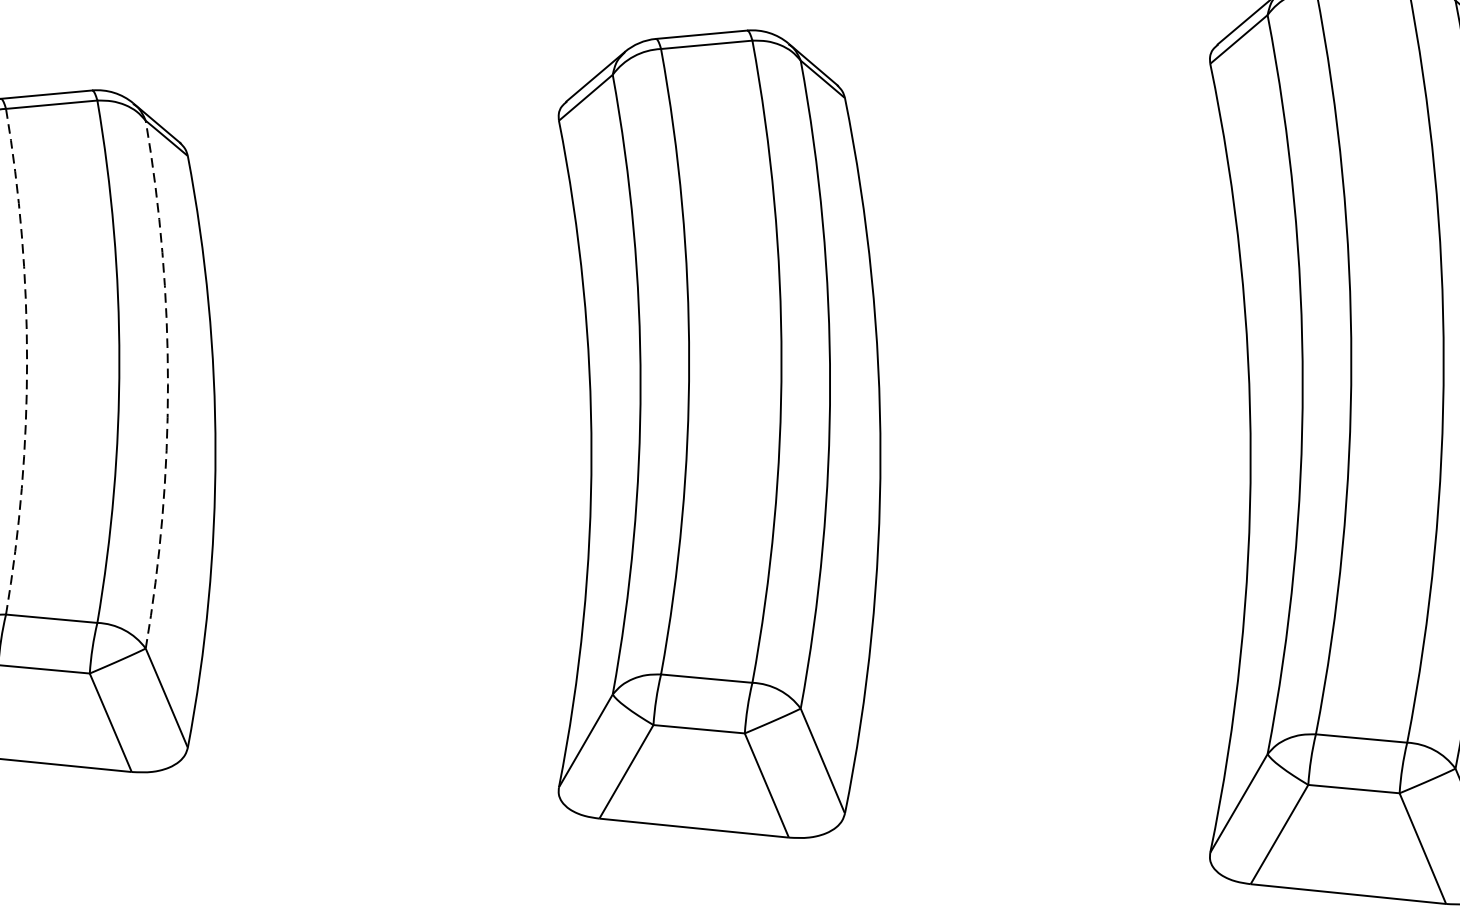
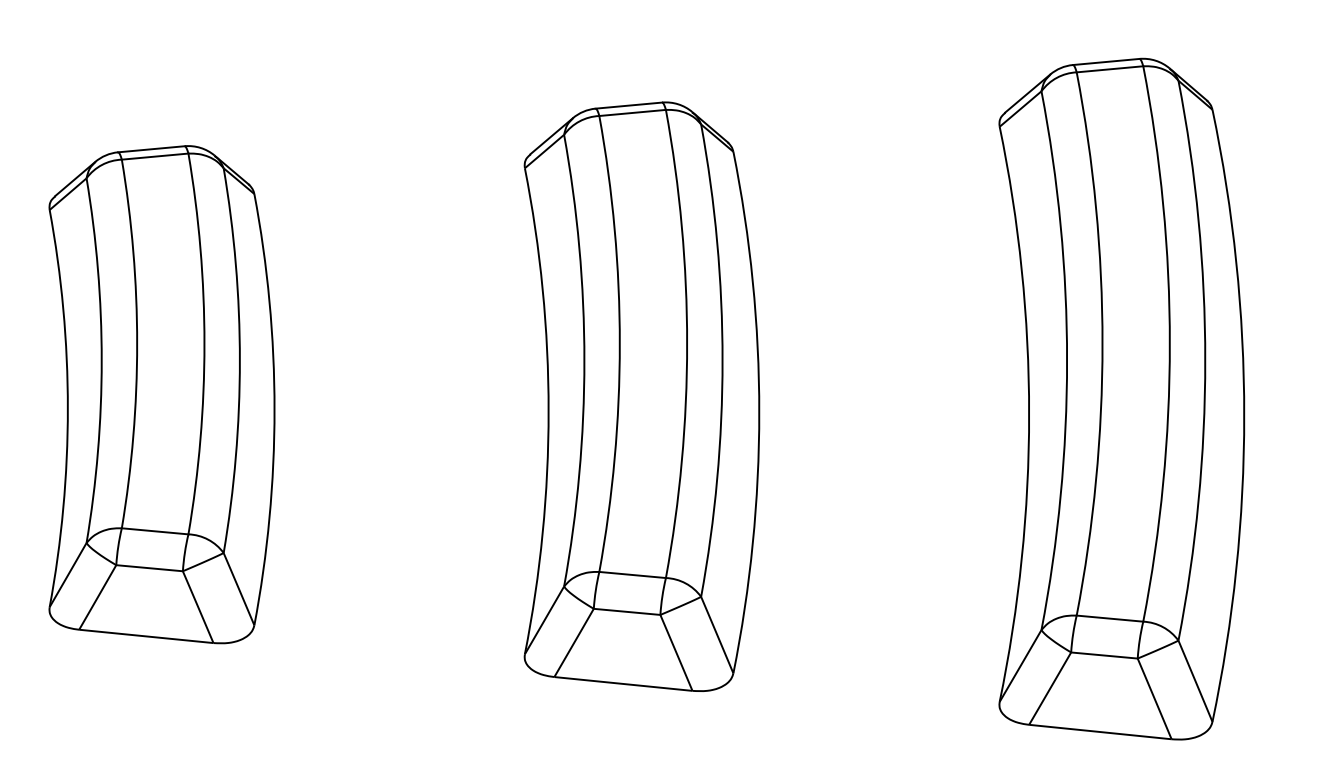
arc: (27, 361) -> (137, 343), dashed -> solid
arc: (167, 384) -> (239, 360), dashed -> solid

